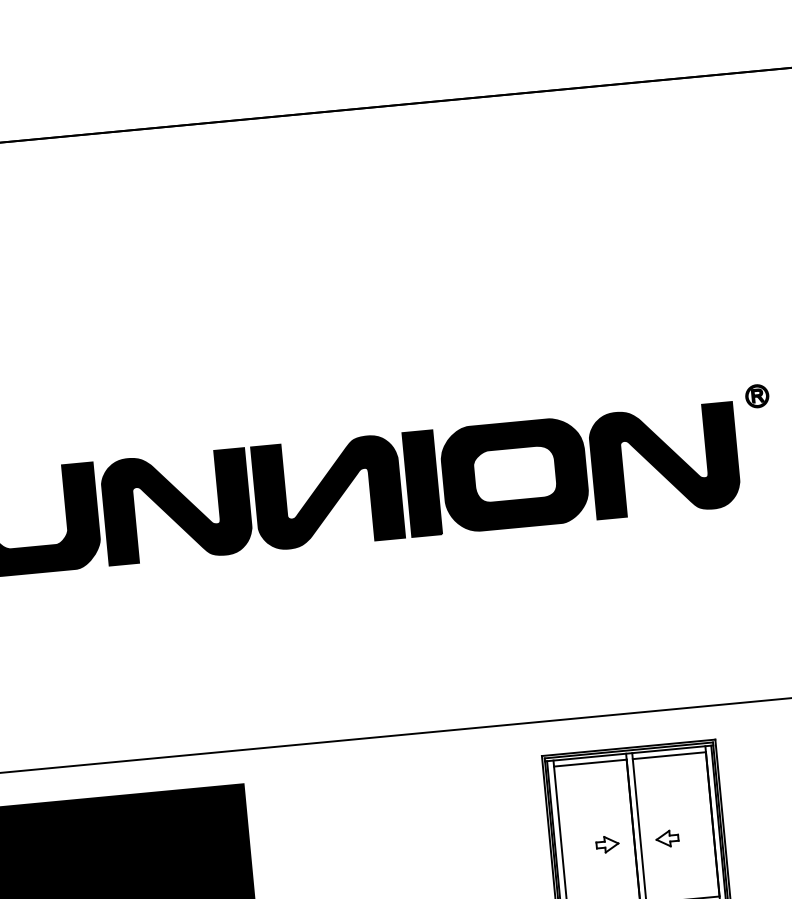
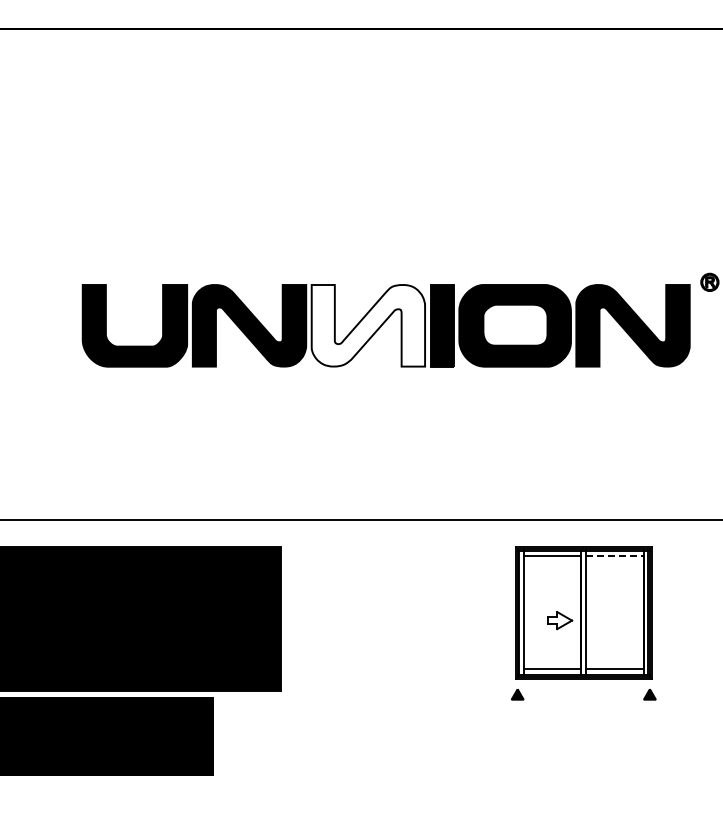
fill: (328, 492) -> (368, 325), removed
line: (668, 755) -> (614, 555), solid -> dashed
part: (666, 838) -> (606, 620), removed
part: (607, 844) -> (560, 620), size x1.4

